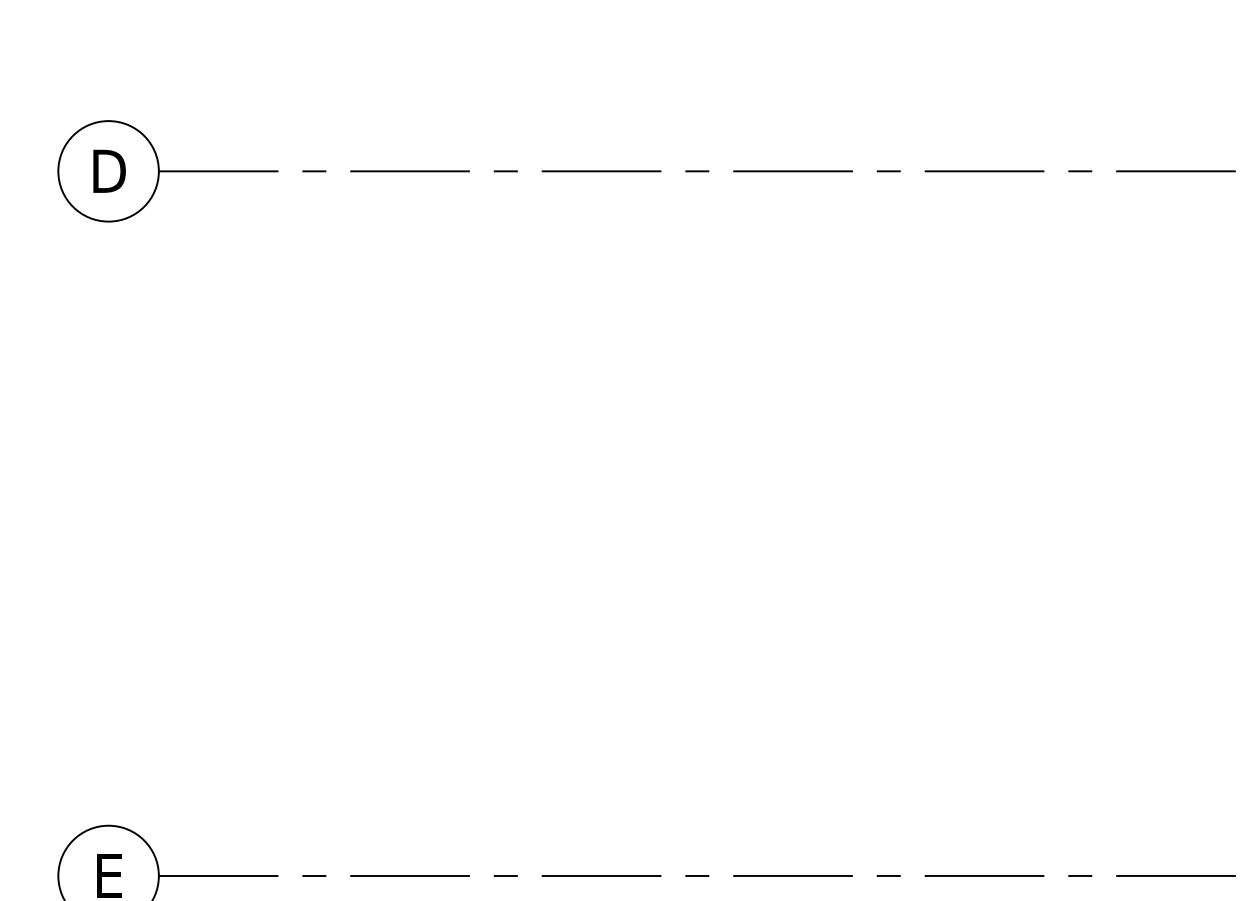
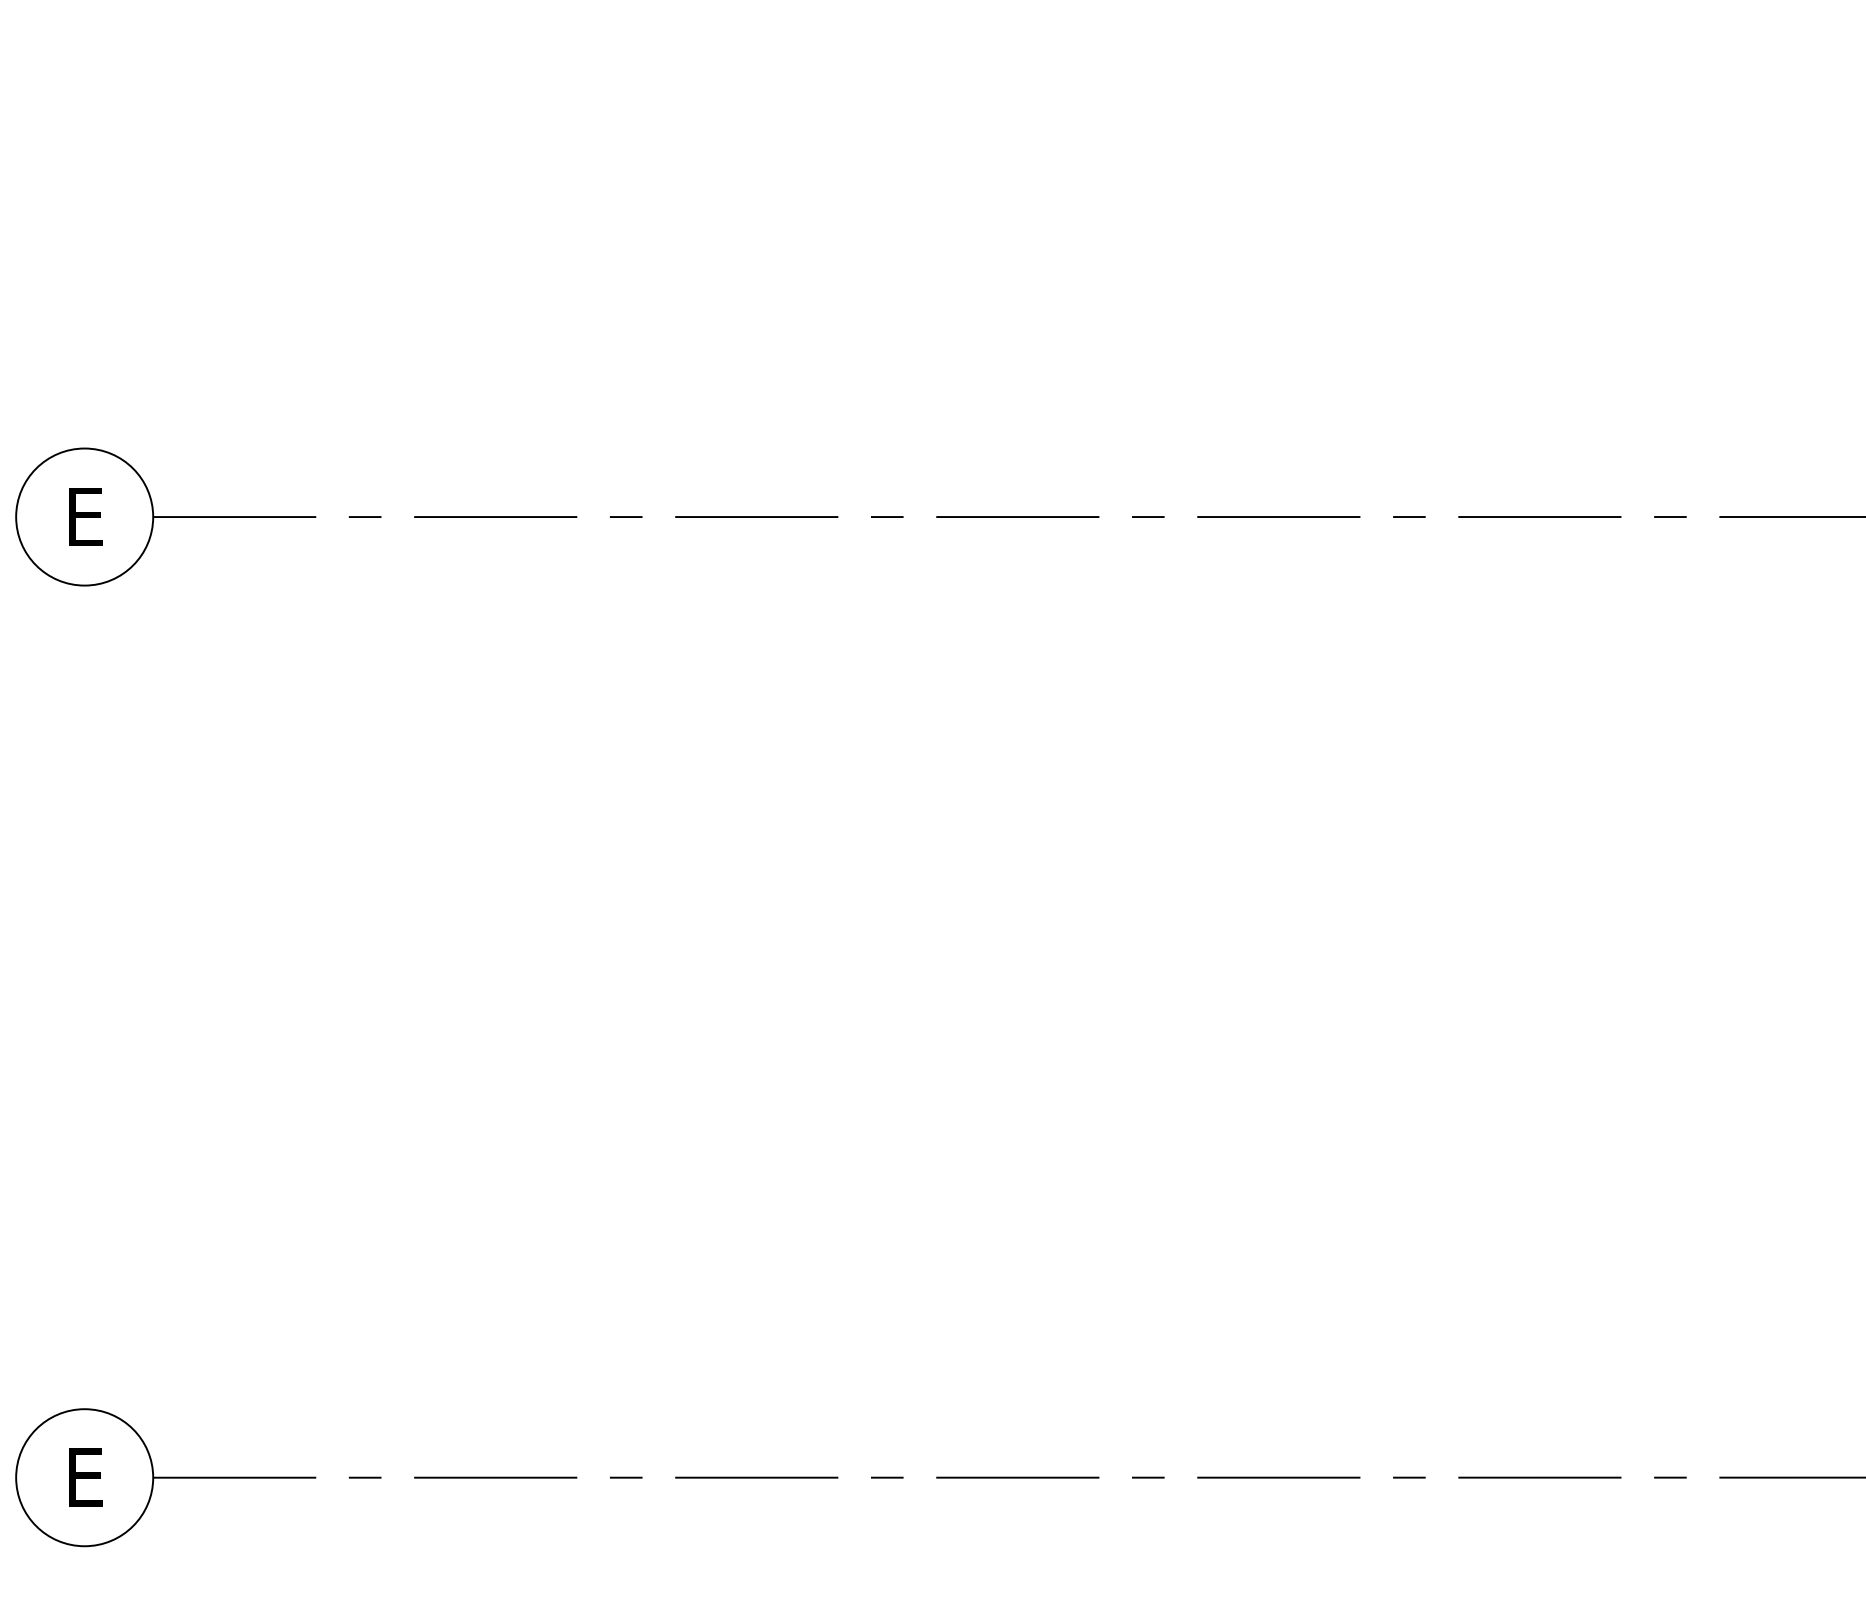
text: (109, 170) -> (85, 516), D -> E

